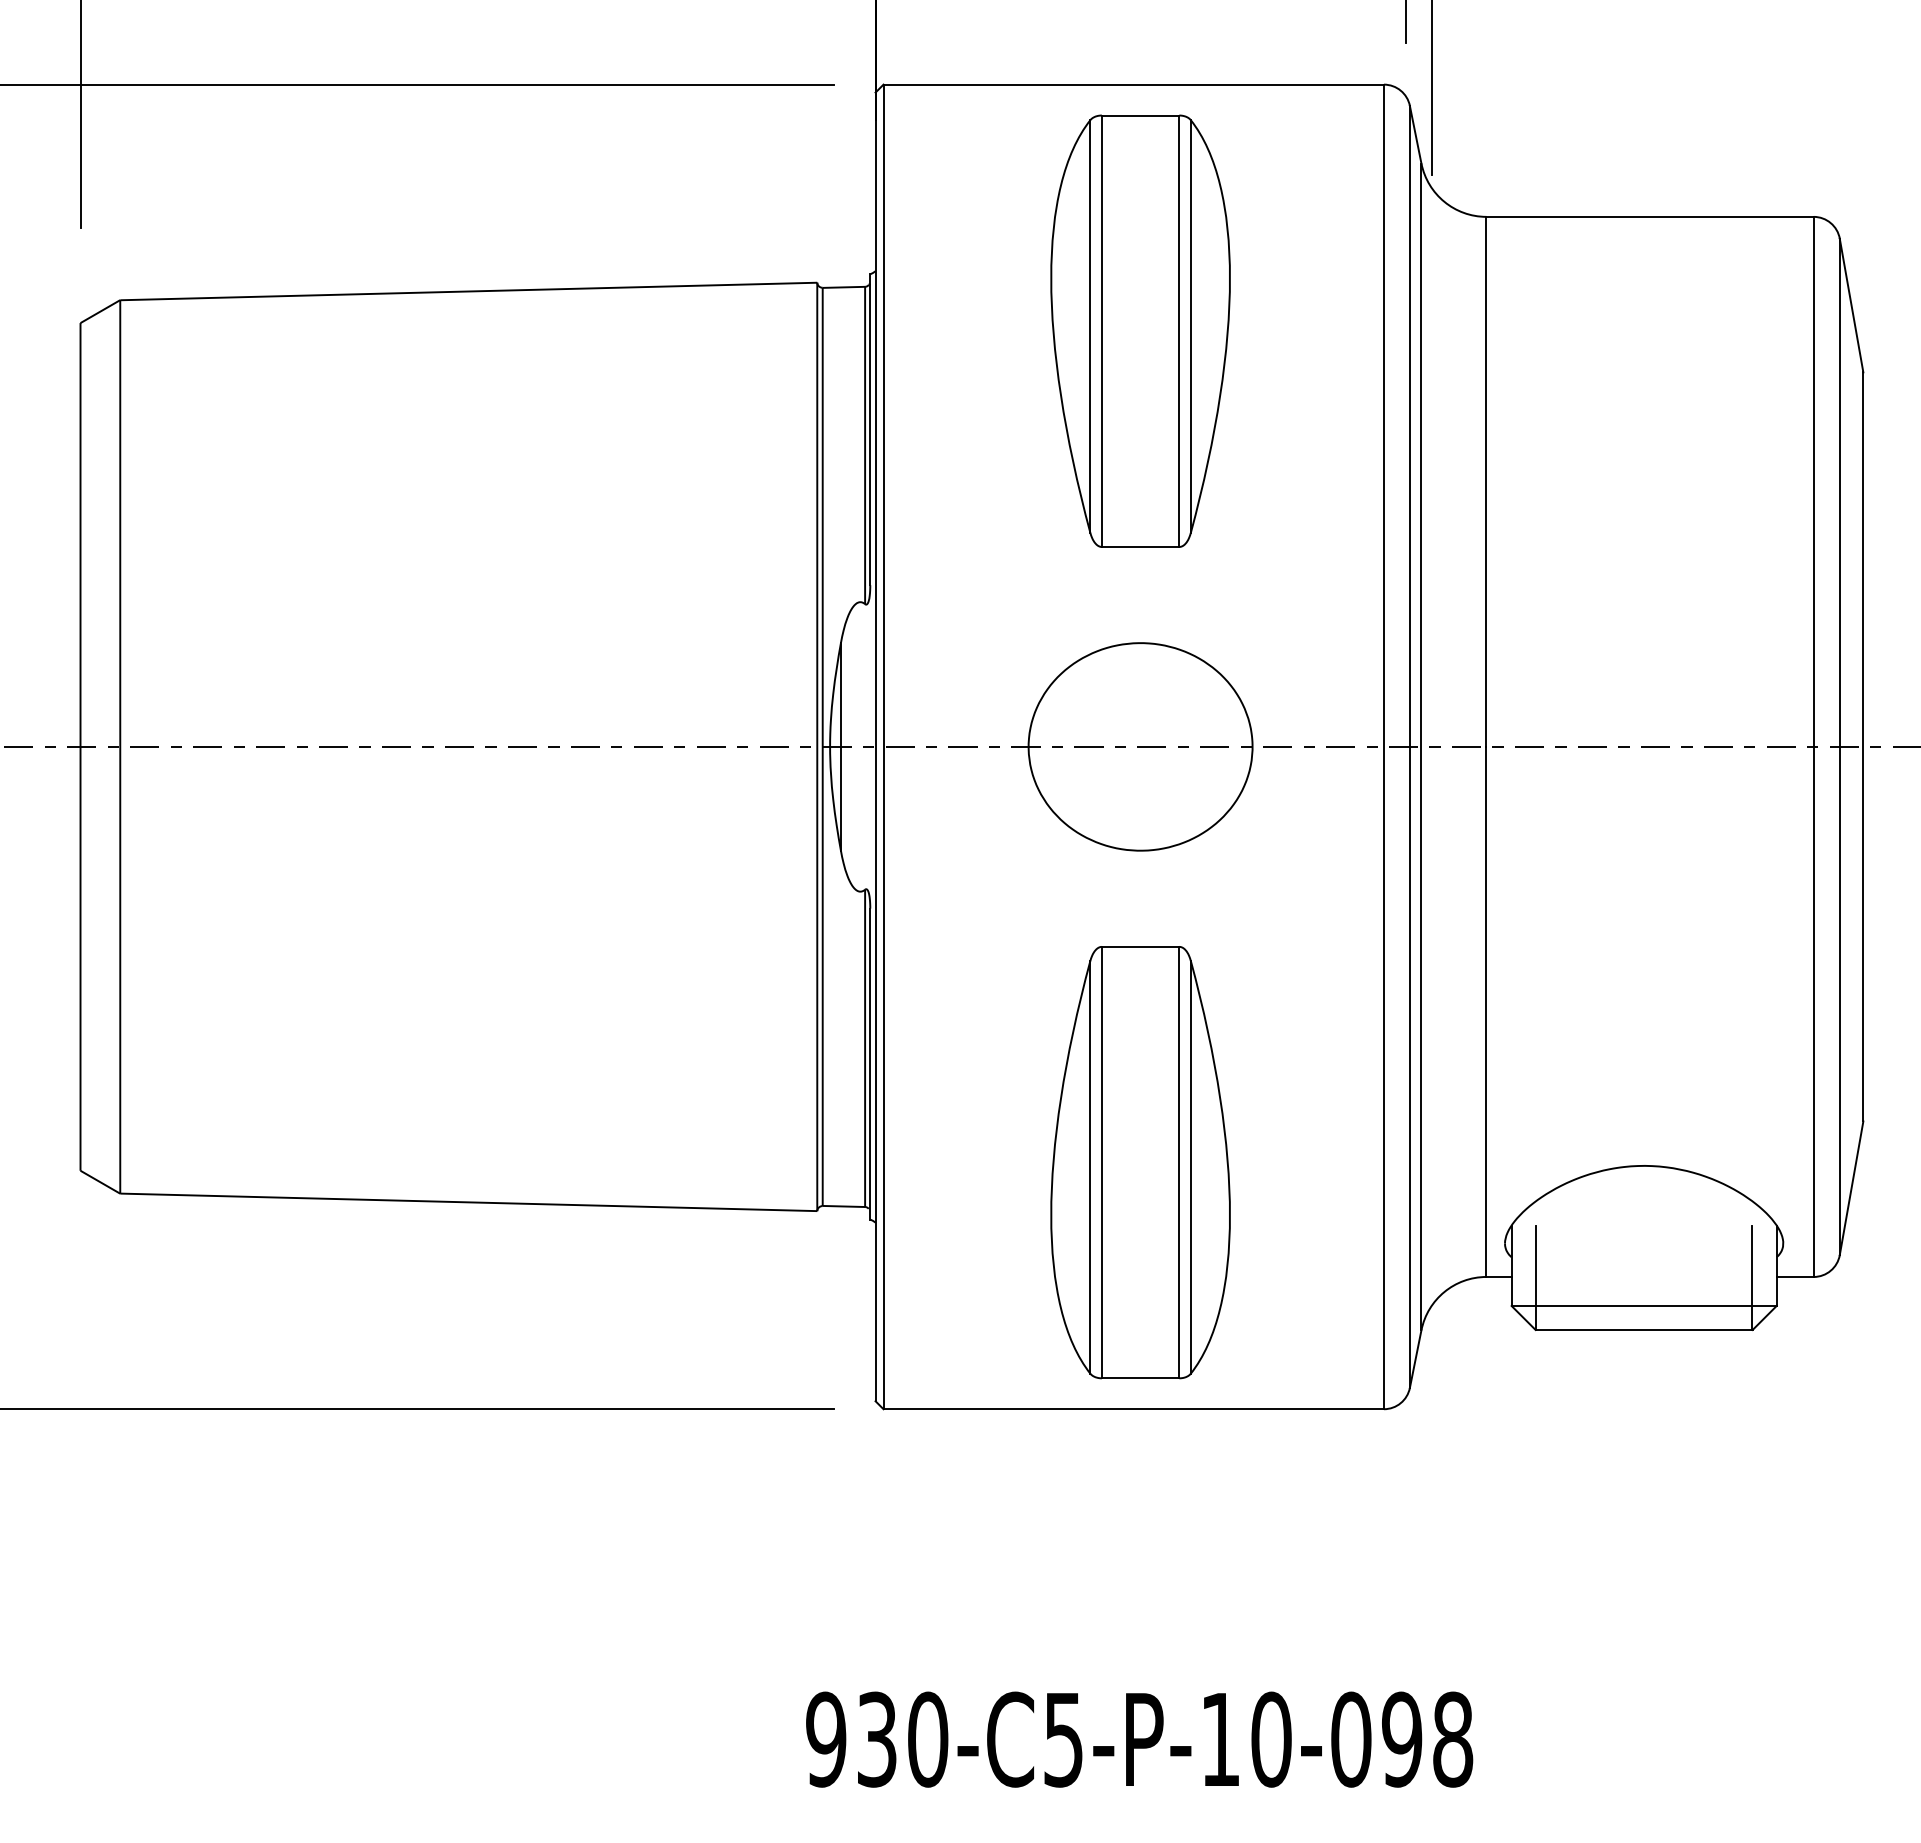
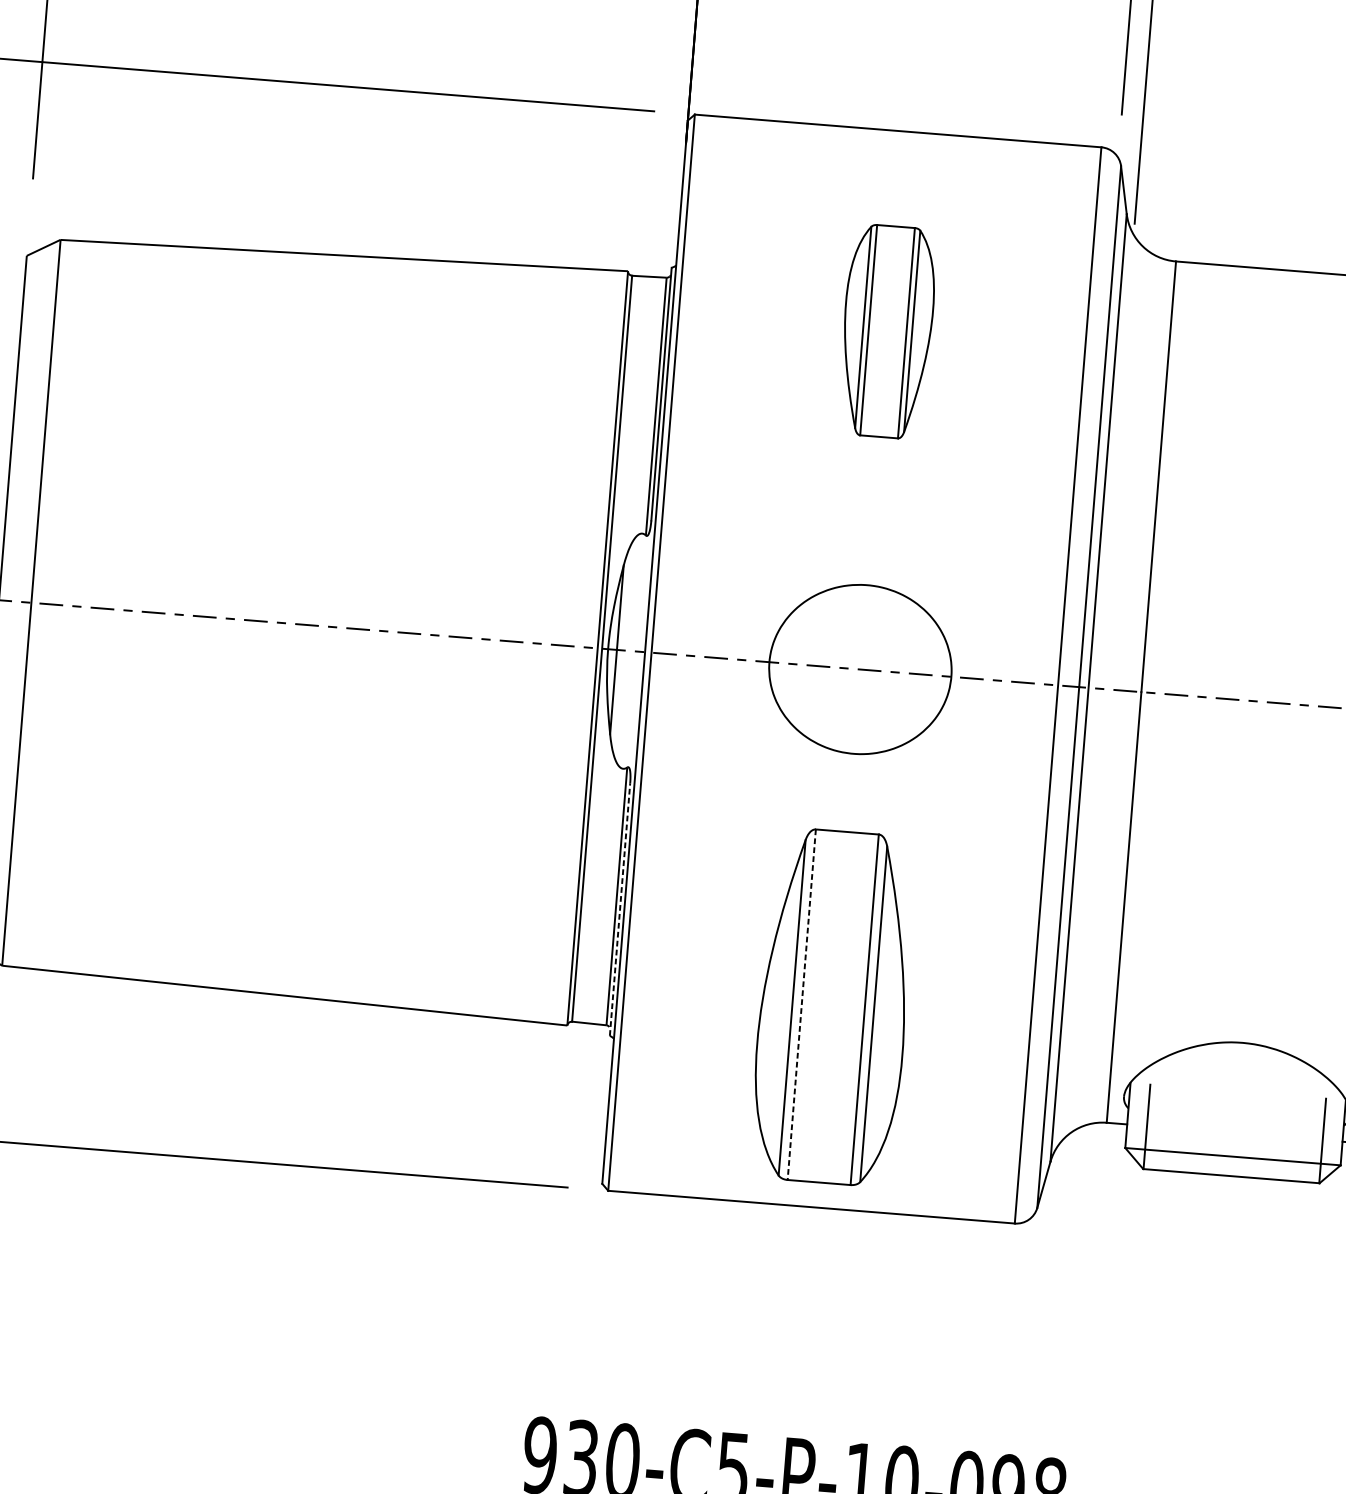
part: (1140, 330) -> (887, 331), size x0.6
line: (870, 1063) -> (620, 909), solid -> dashed
line: (1101, 1162) -> (801, 1004), solid -> dashed

